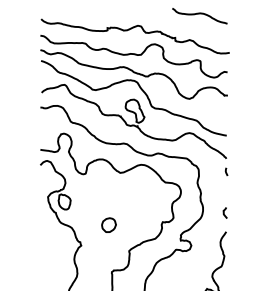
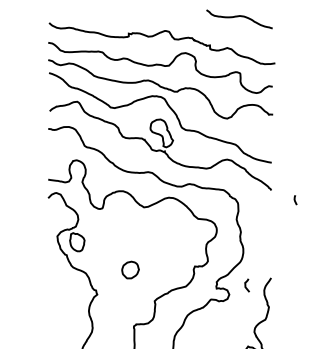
line: (226, 171) -> (295, 199), moved
curve: (224, 212) -> (246, 284), moved

